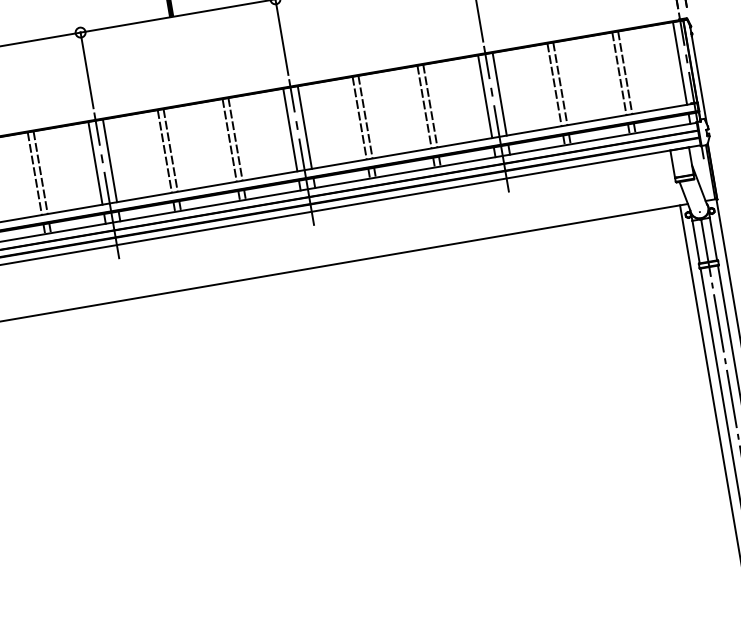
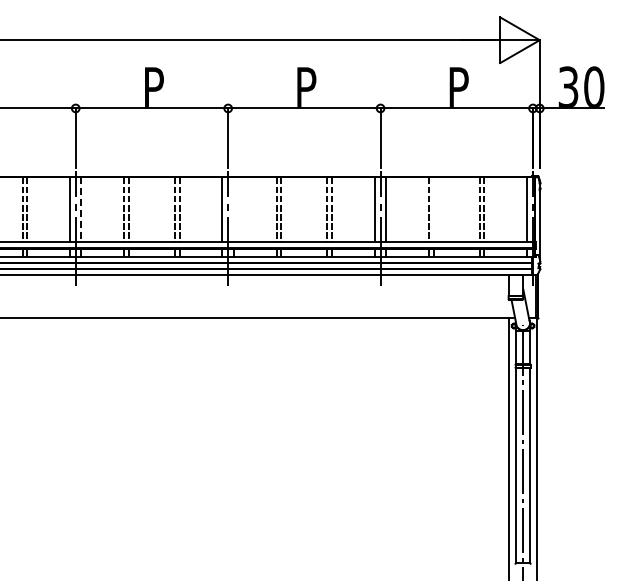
line: (560, 83) -> (433, 209), removed
line: (304, 127) -> (233, 209), removed
line: (110, 161) -> (81, 210), solid -> dashed

